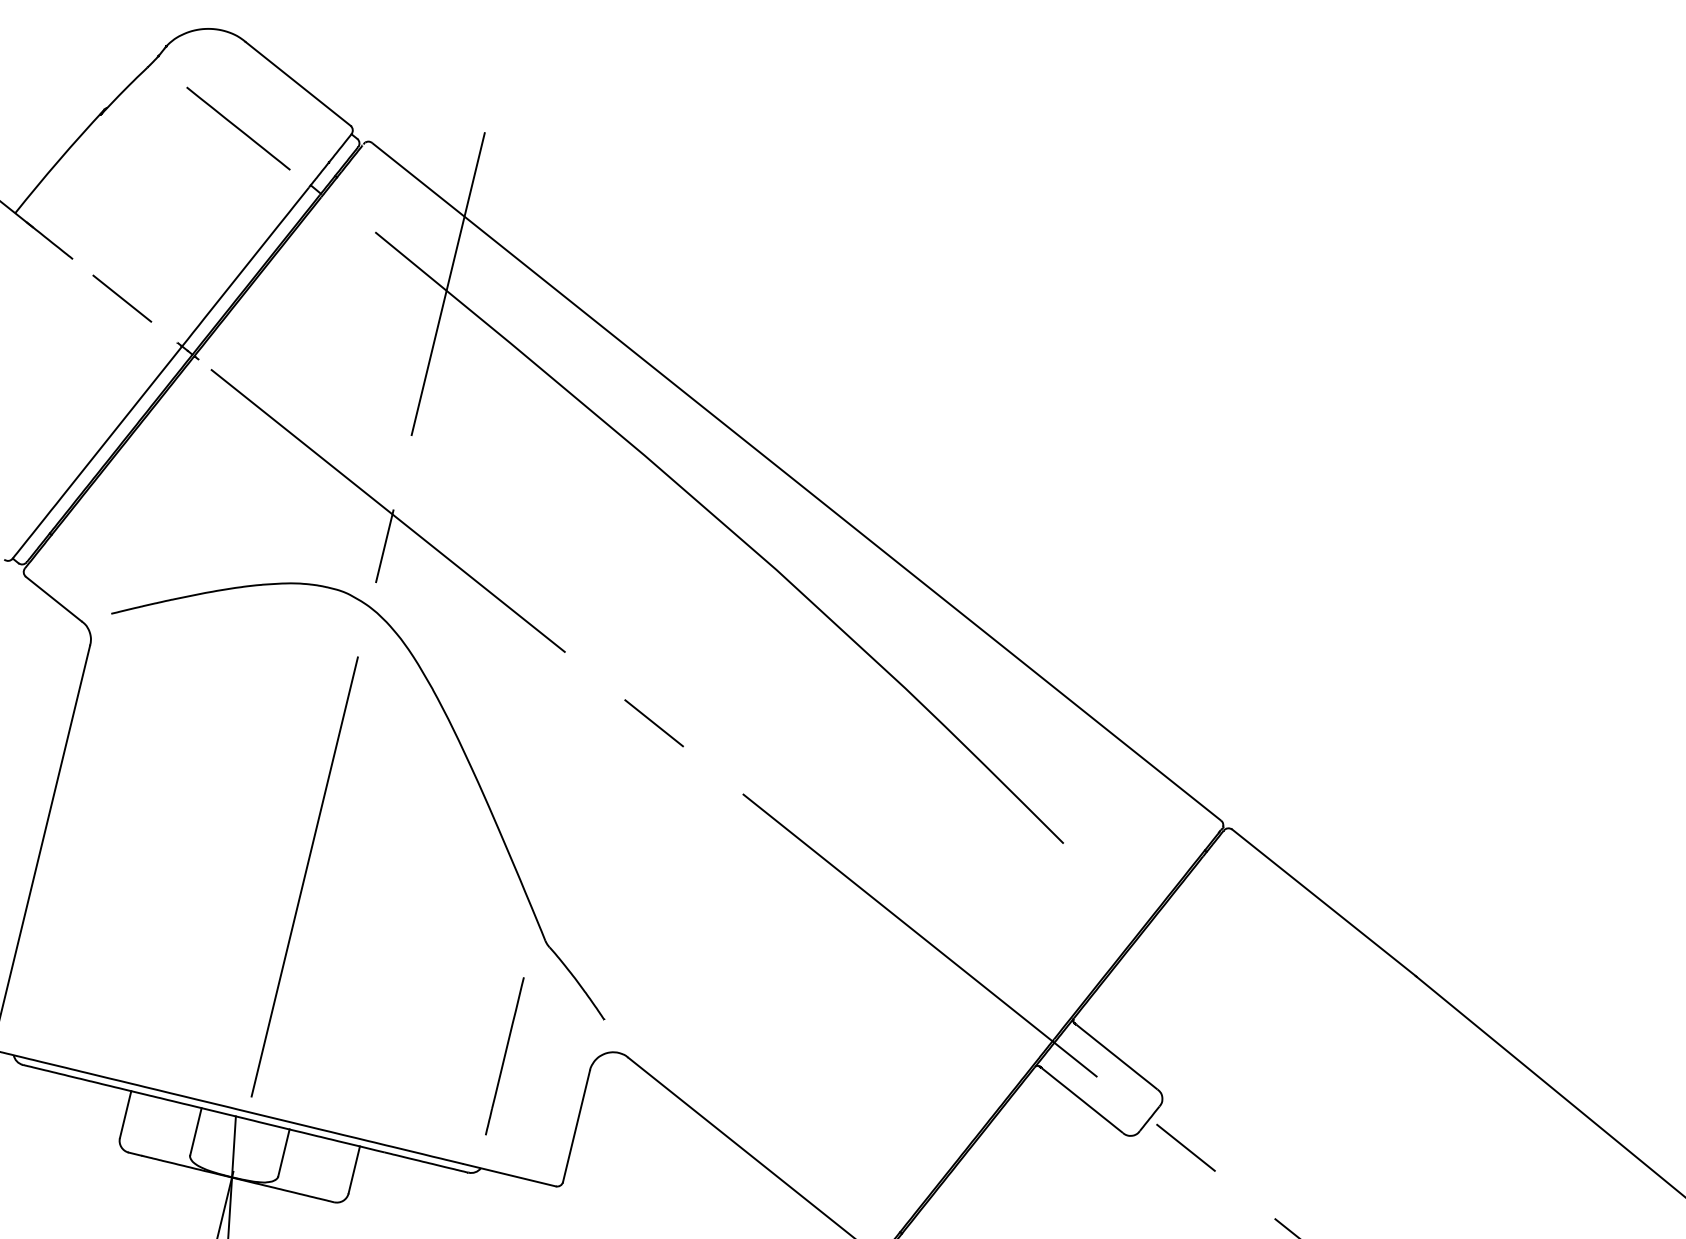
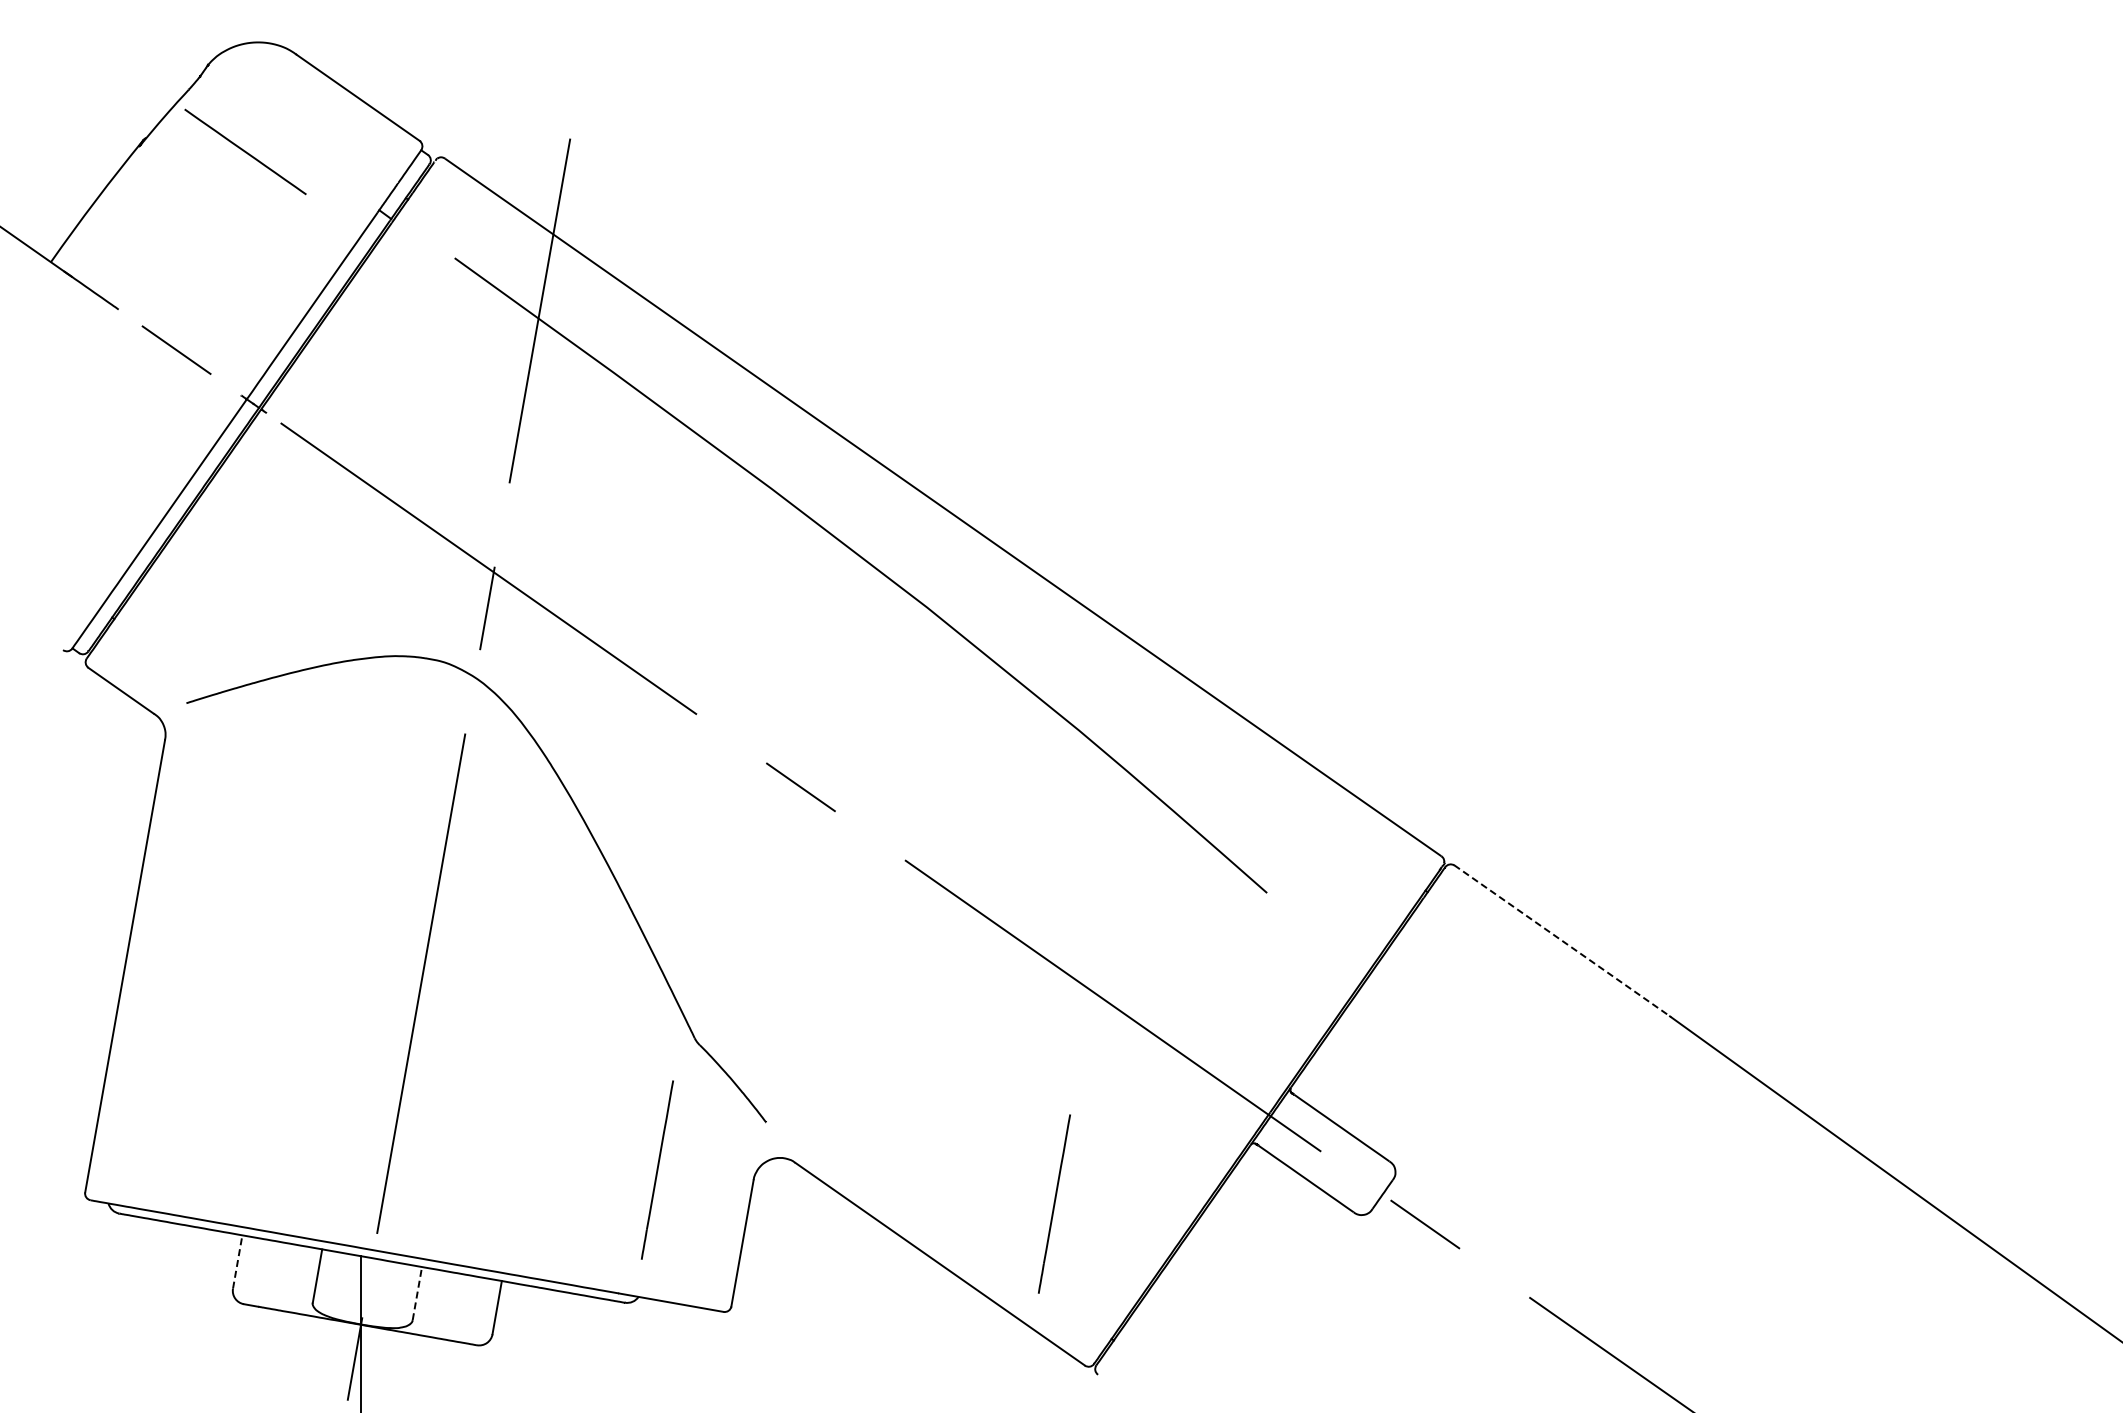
line: (238, 128) -> (245, 151), moved
line: (1325, 903) -> (1563, 941), solid -> dashed
line: (856, 1108) -> (1054, 1203), added
line: (125, 1114) -> (237, 1261), solid -> dashed
line: (284, 1152) -> (417, 1293), solid -> dashed

